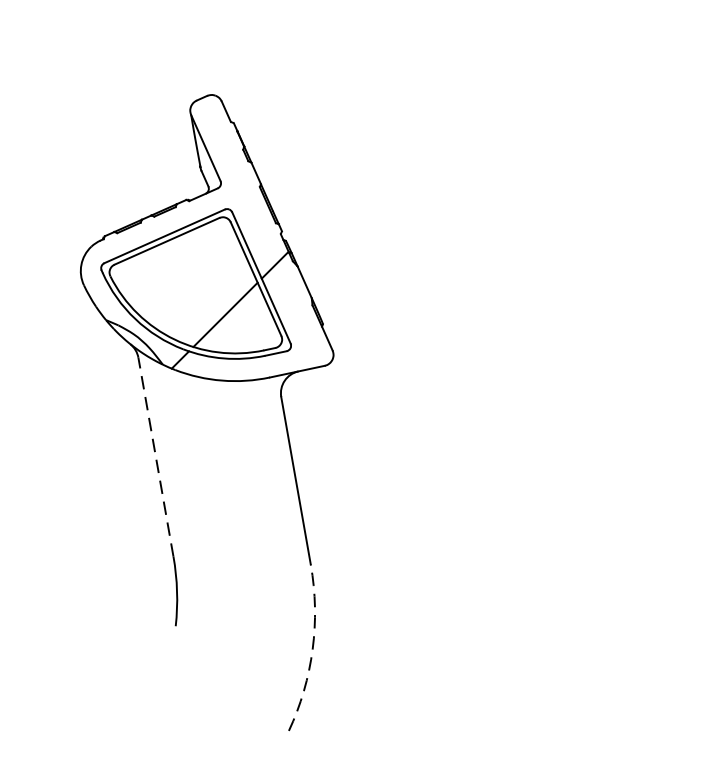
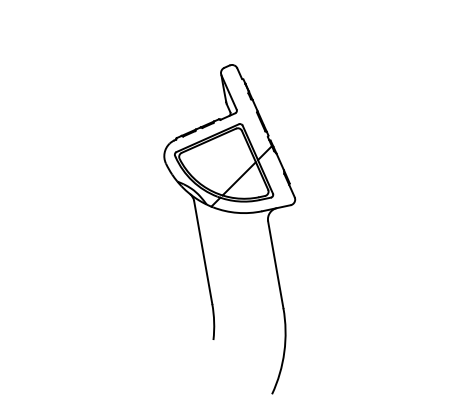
line: (156, 457) -> (203, 252), dashed -> solid
arc: (312, 650) -> (284, 352), dashed -> solid

